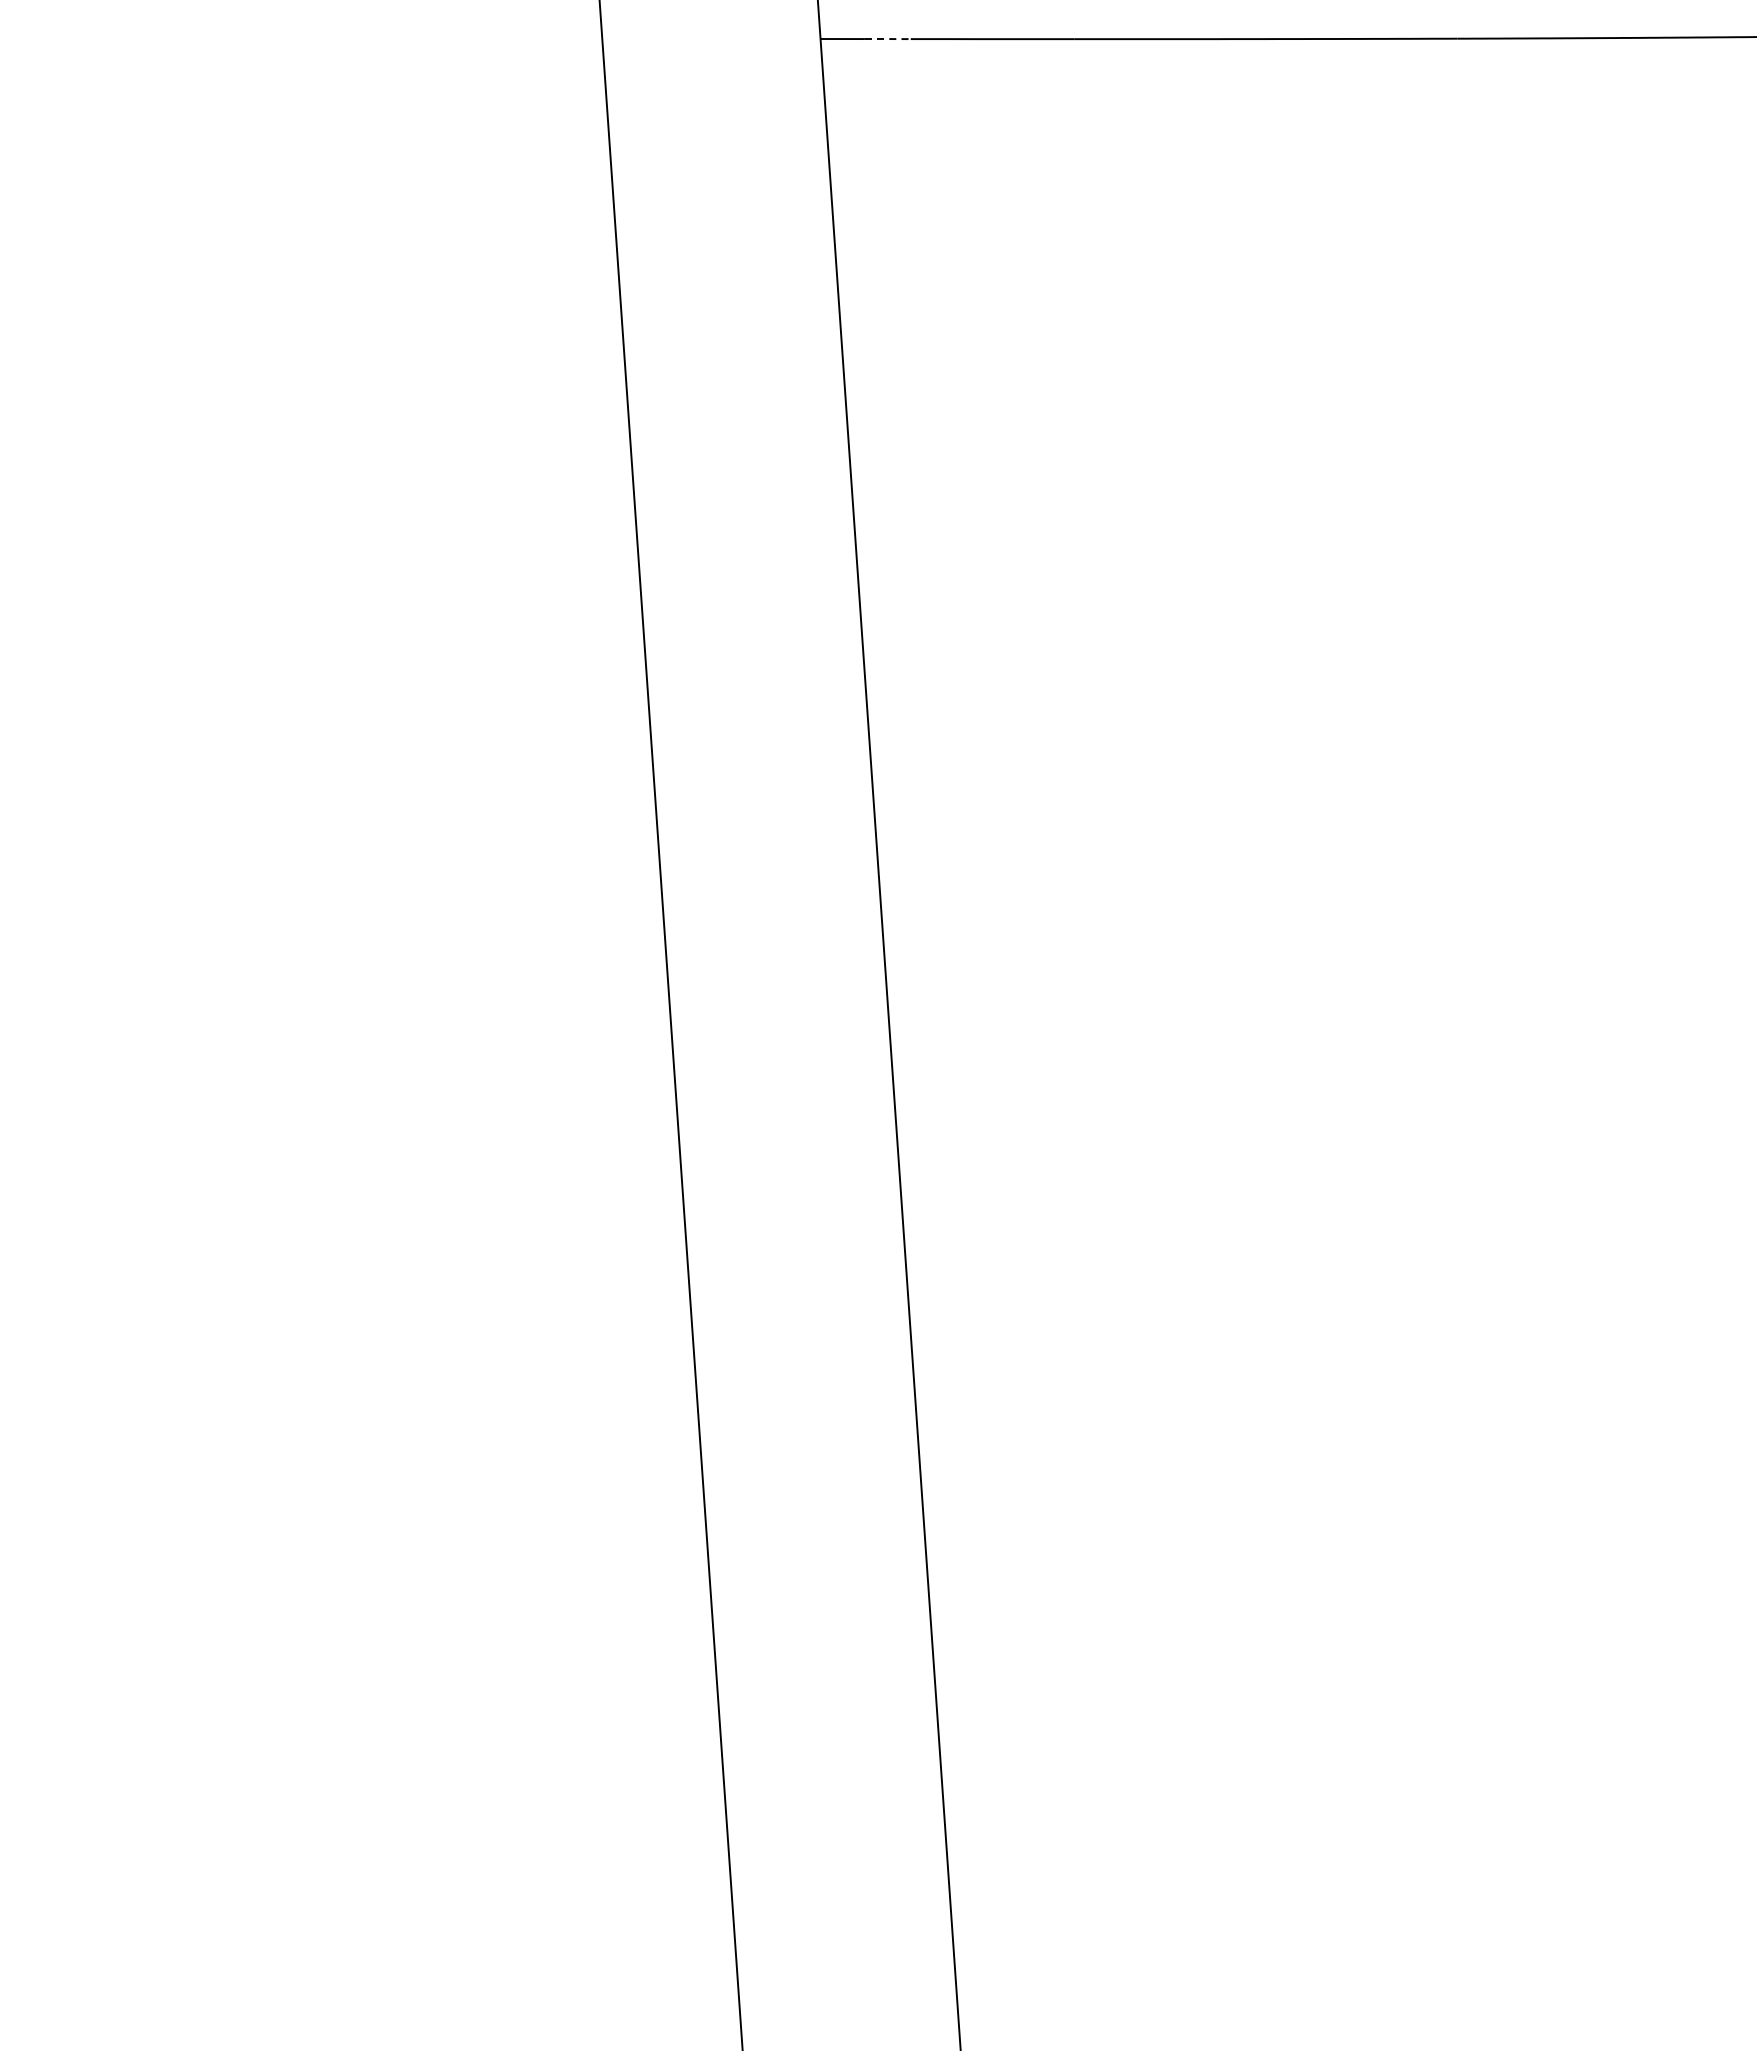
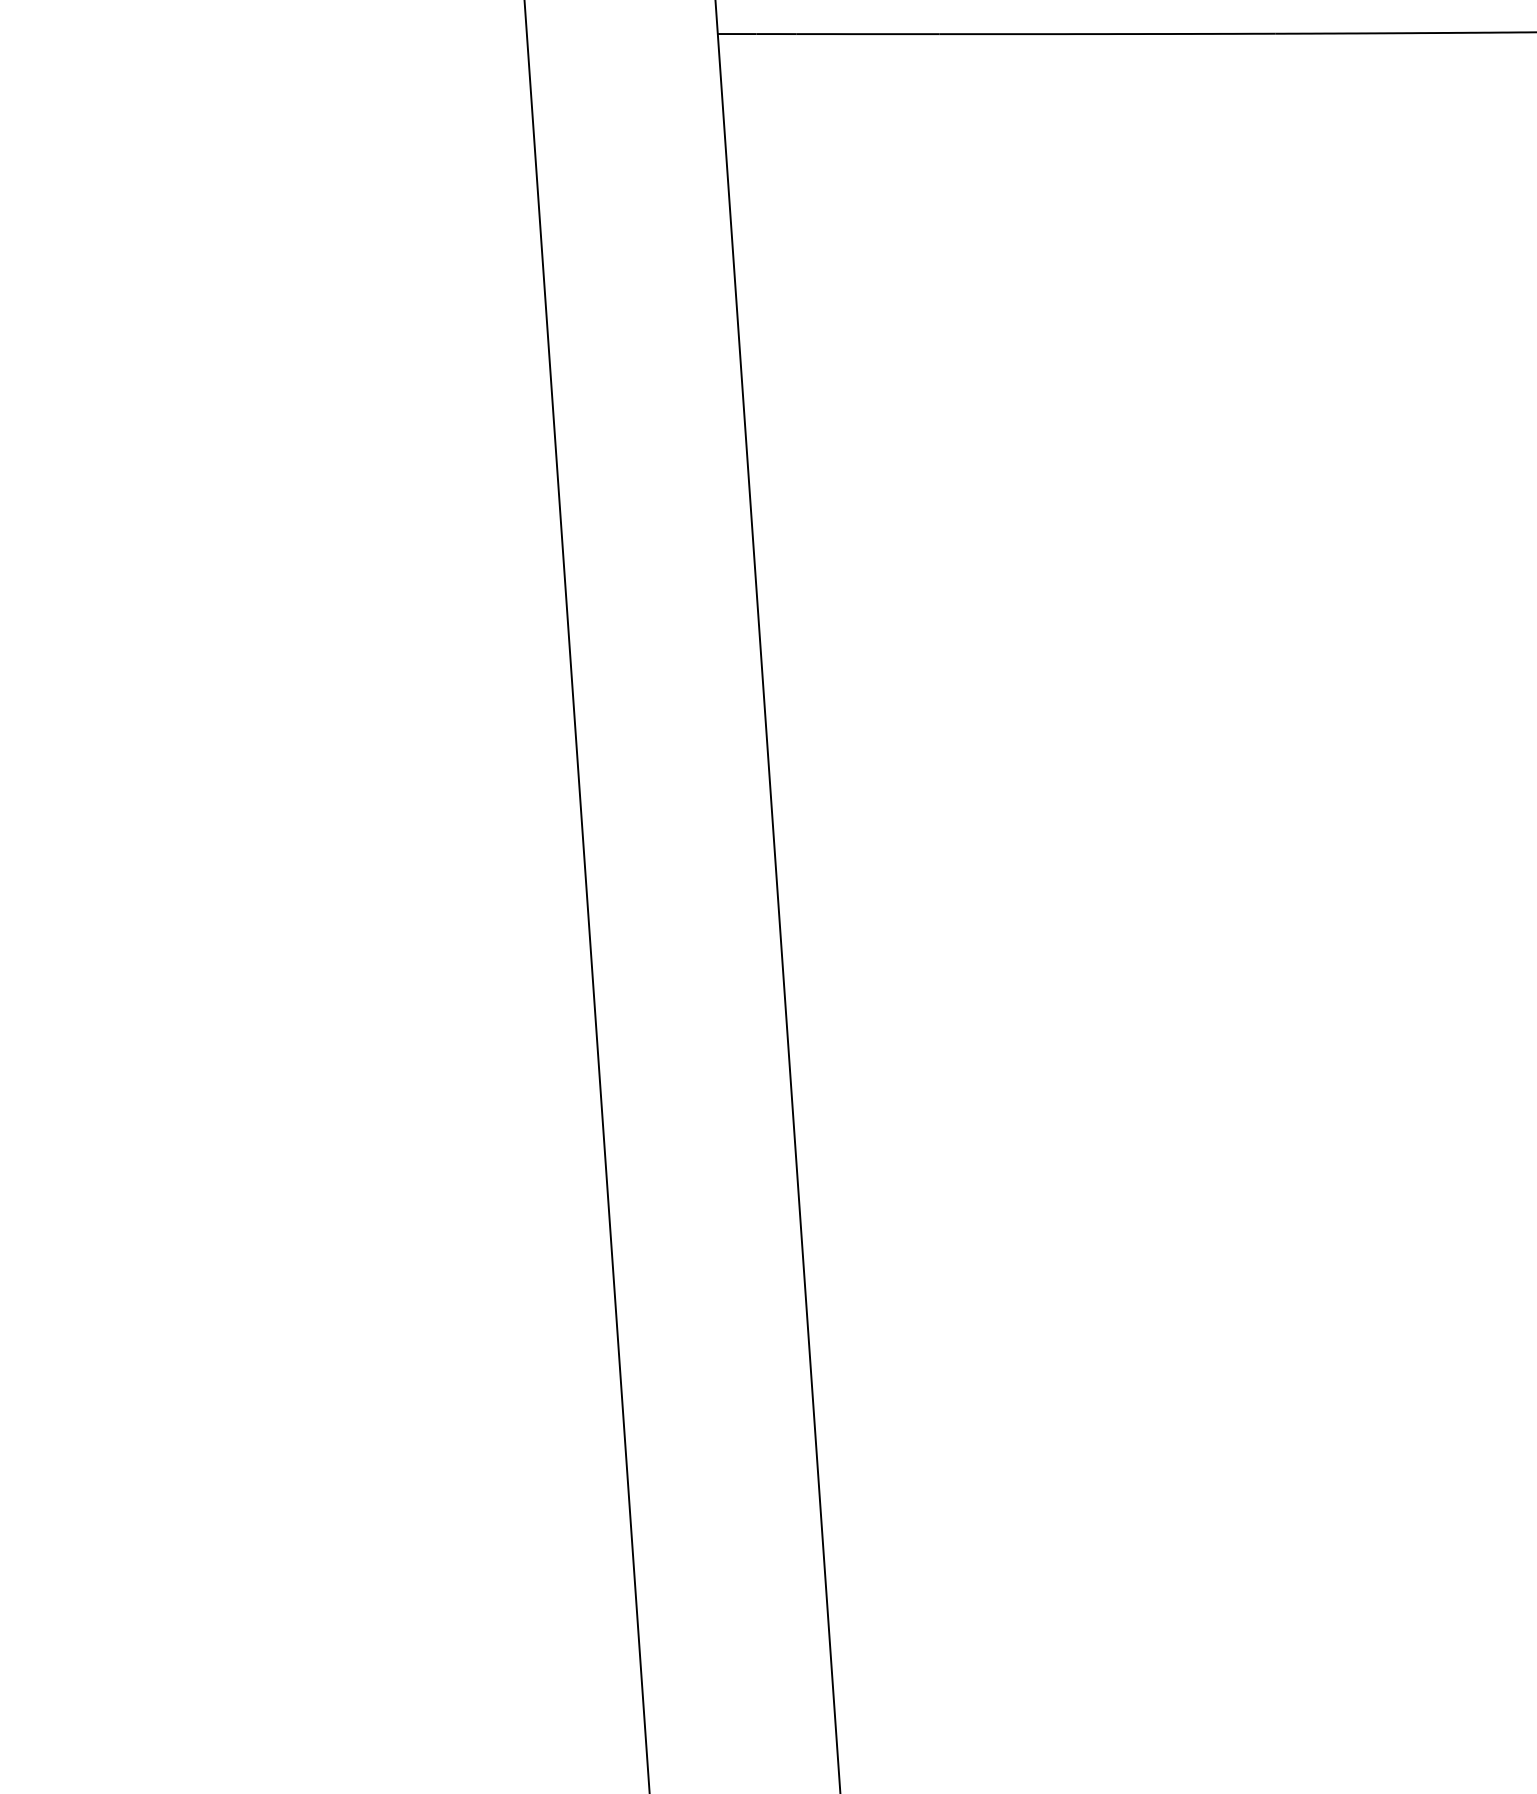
line: (887, 39) -> (776, 34), dashed -> solid

